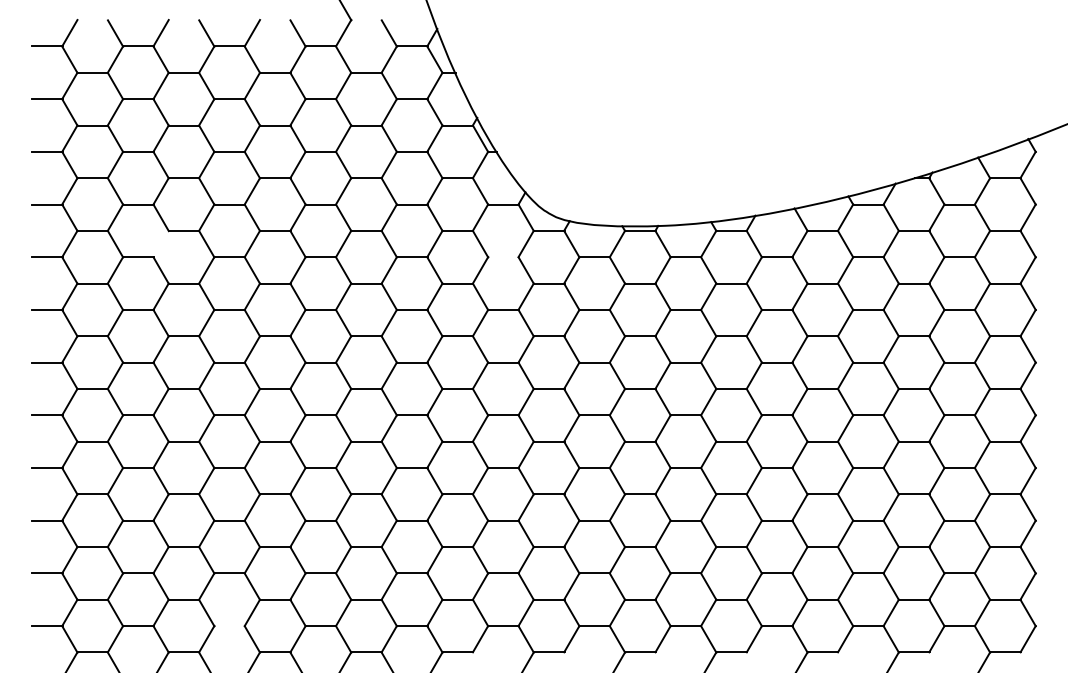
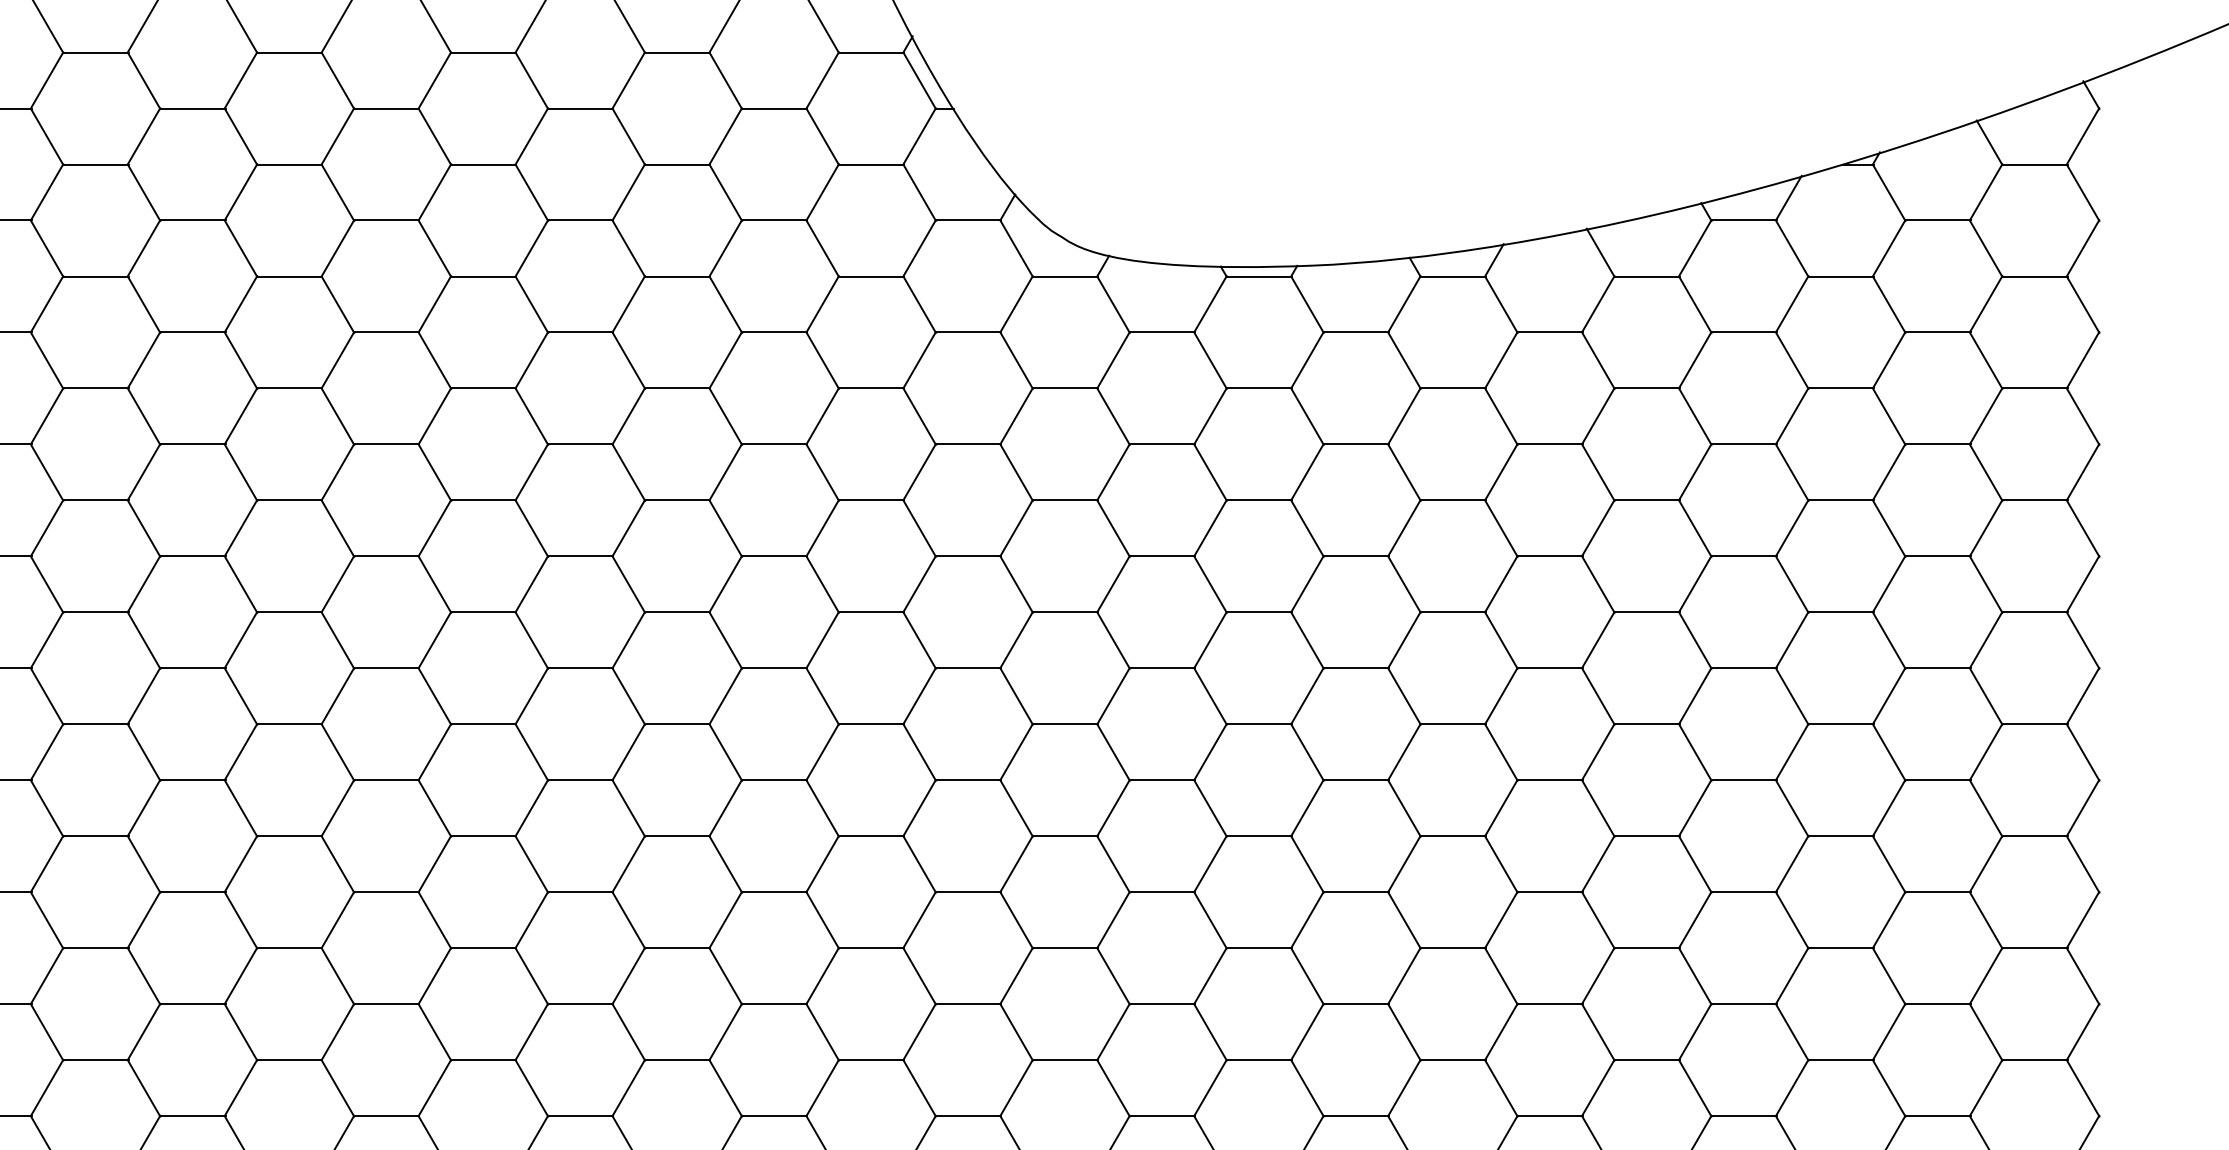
line: (160, 243) -> (239, 303), added
line: (503, 257) -> (968, 332), added
line: (229, 626) -> (386, 1116), added

